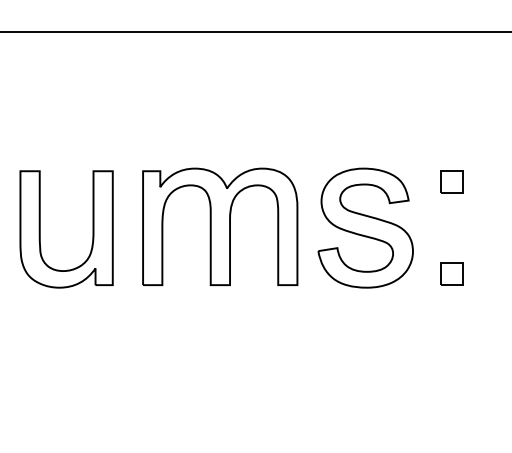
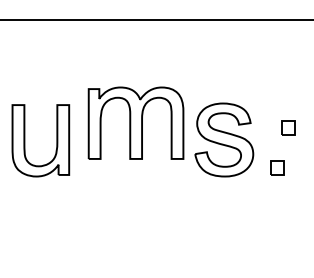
part: (452, 181) -> (288, 127), moved
part: (219, 225) -> (135, 122), moved

